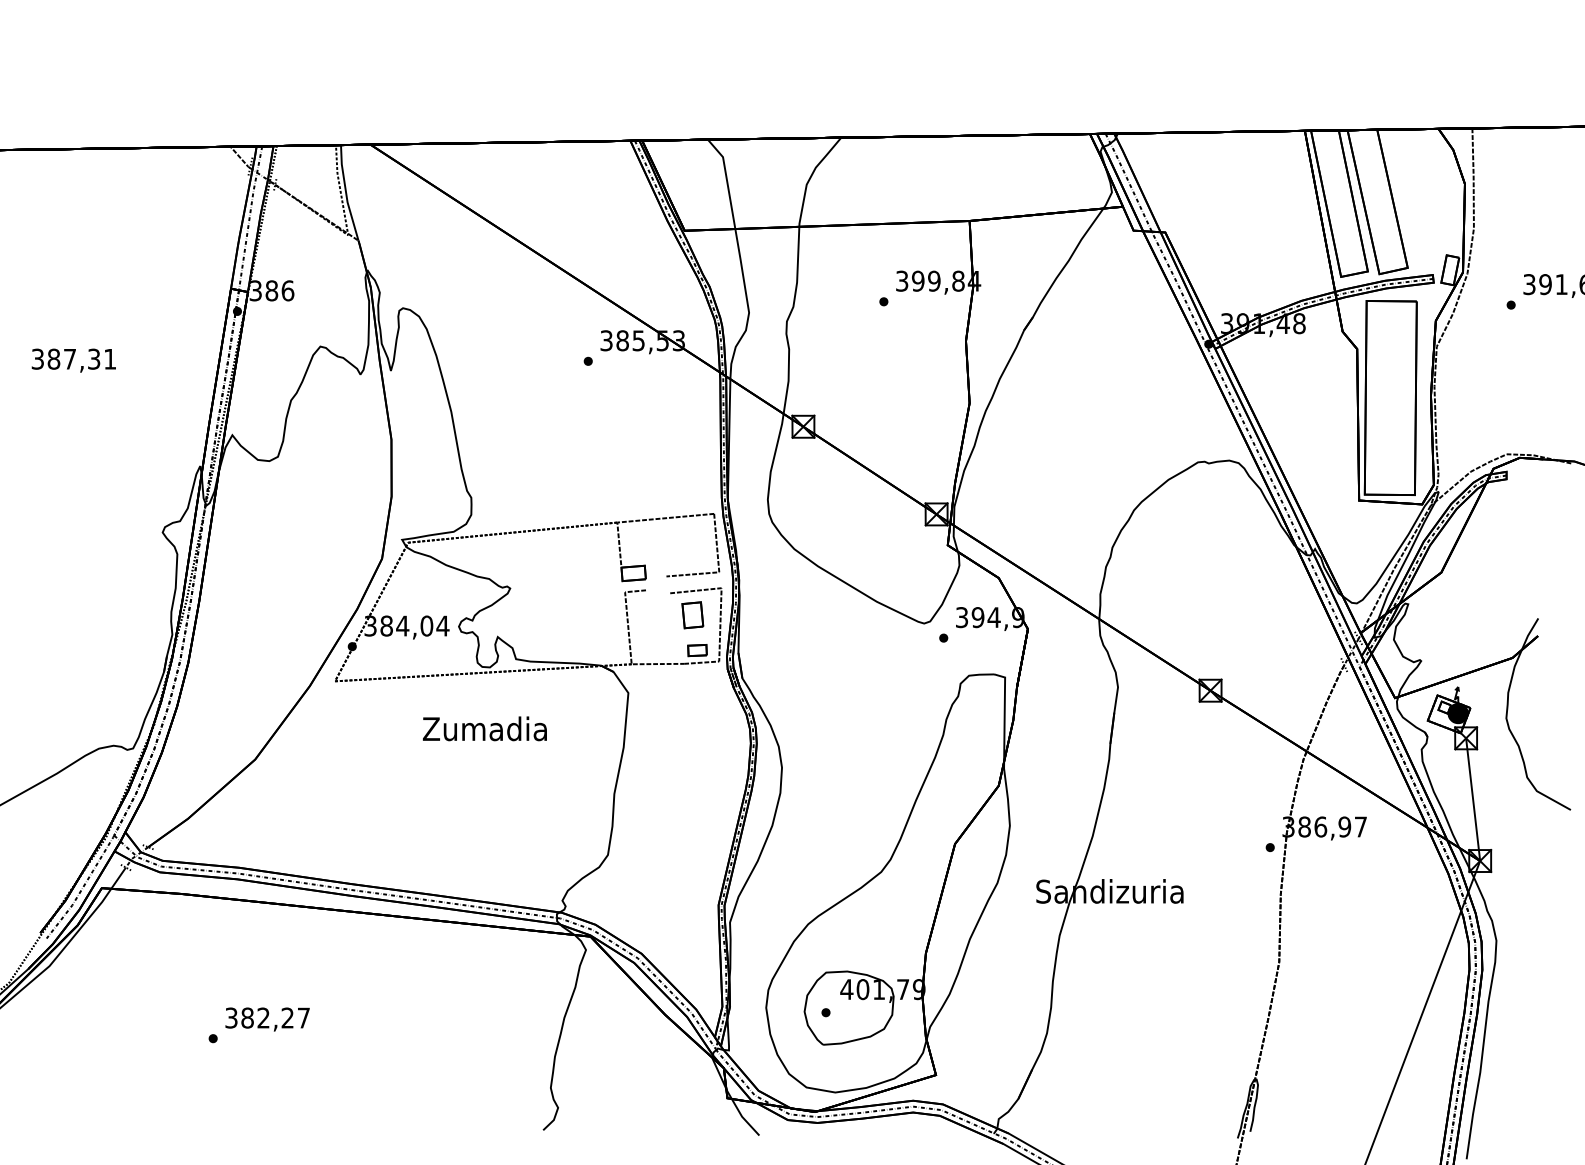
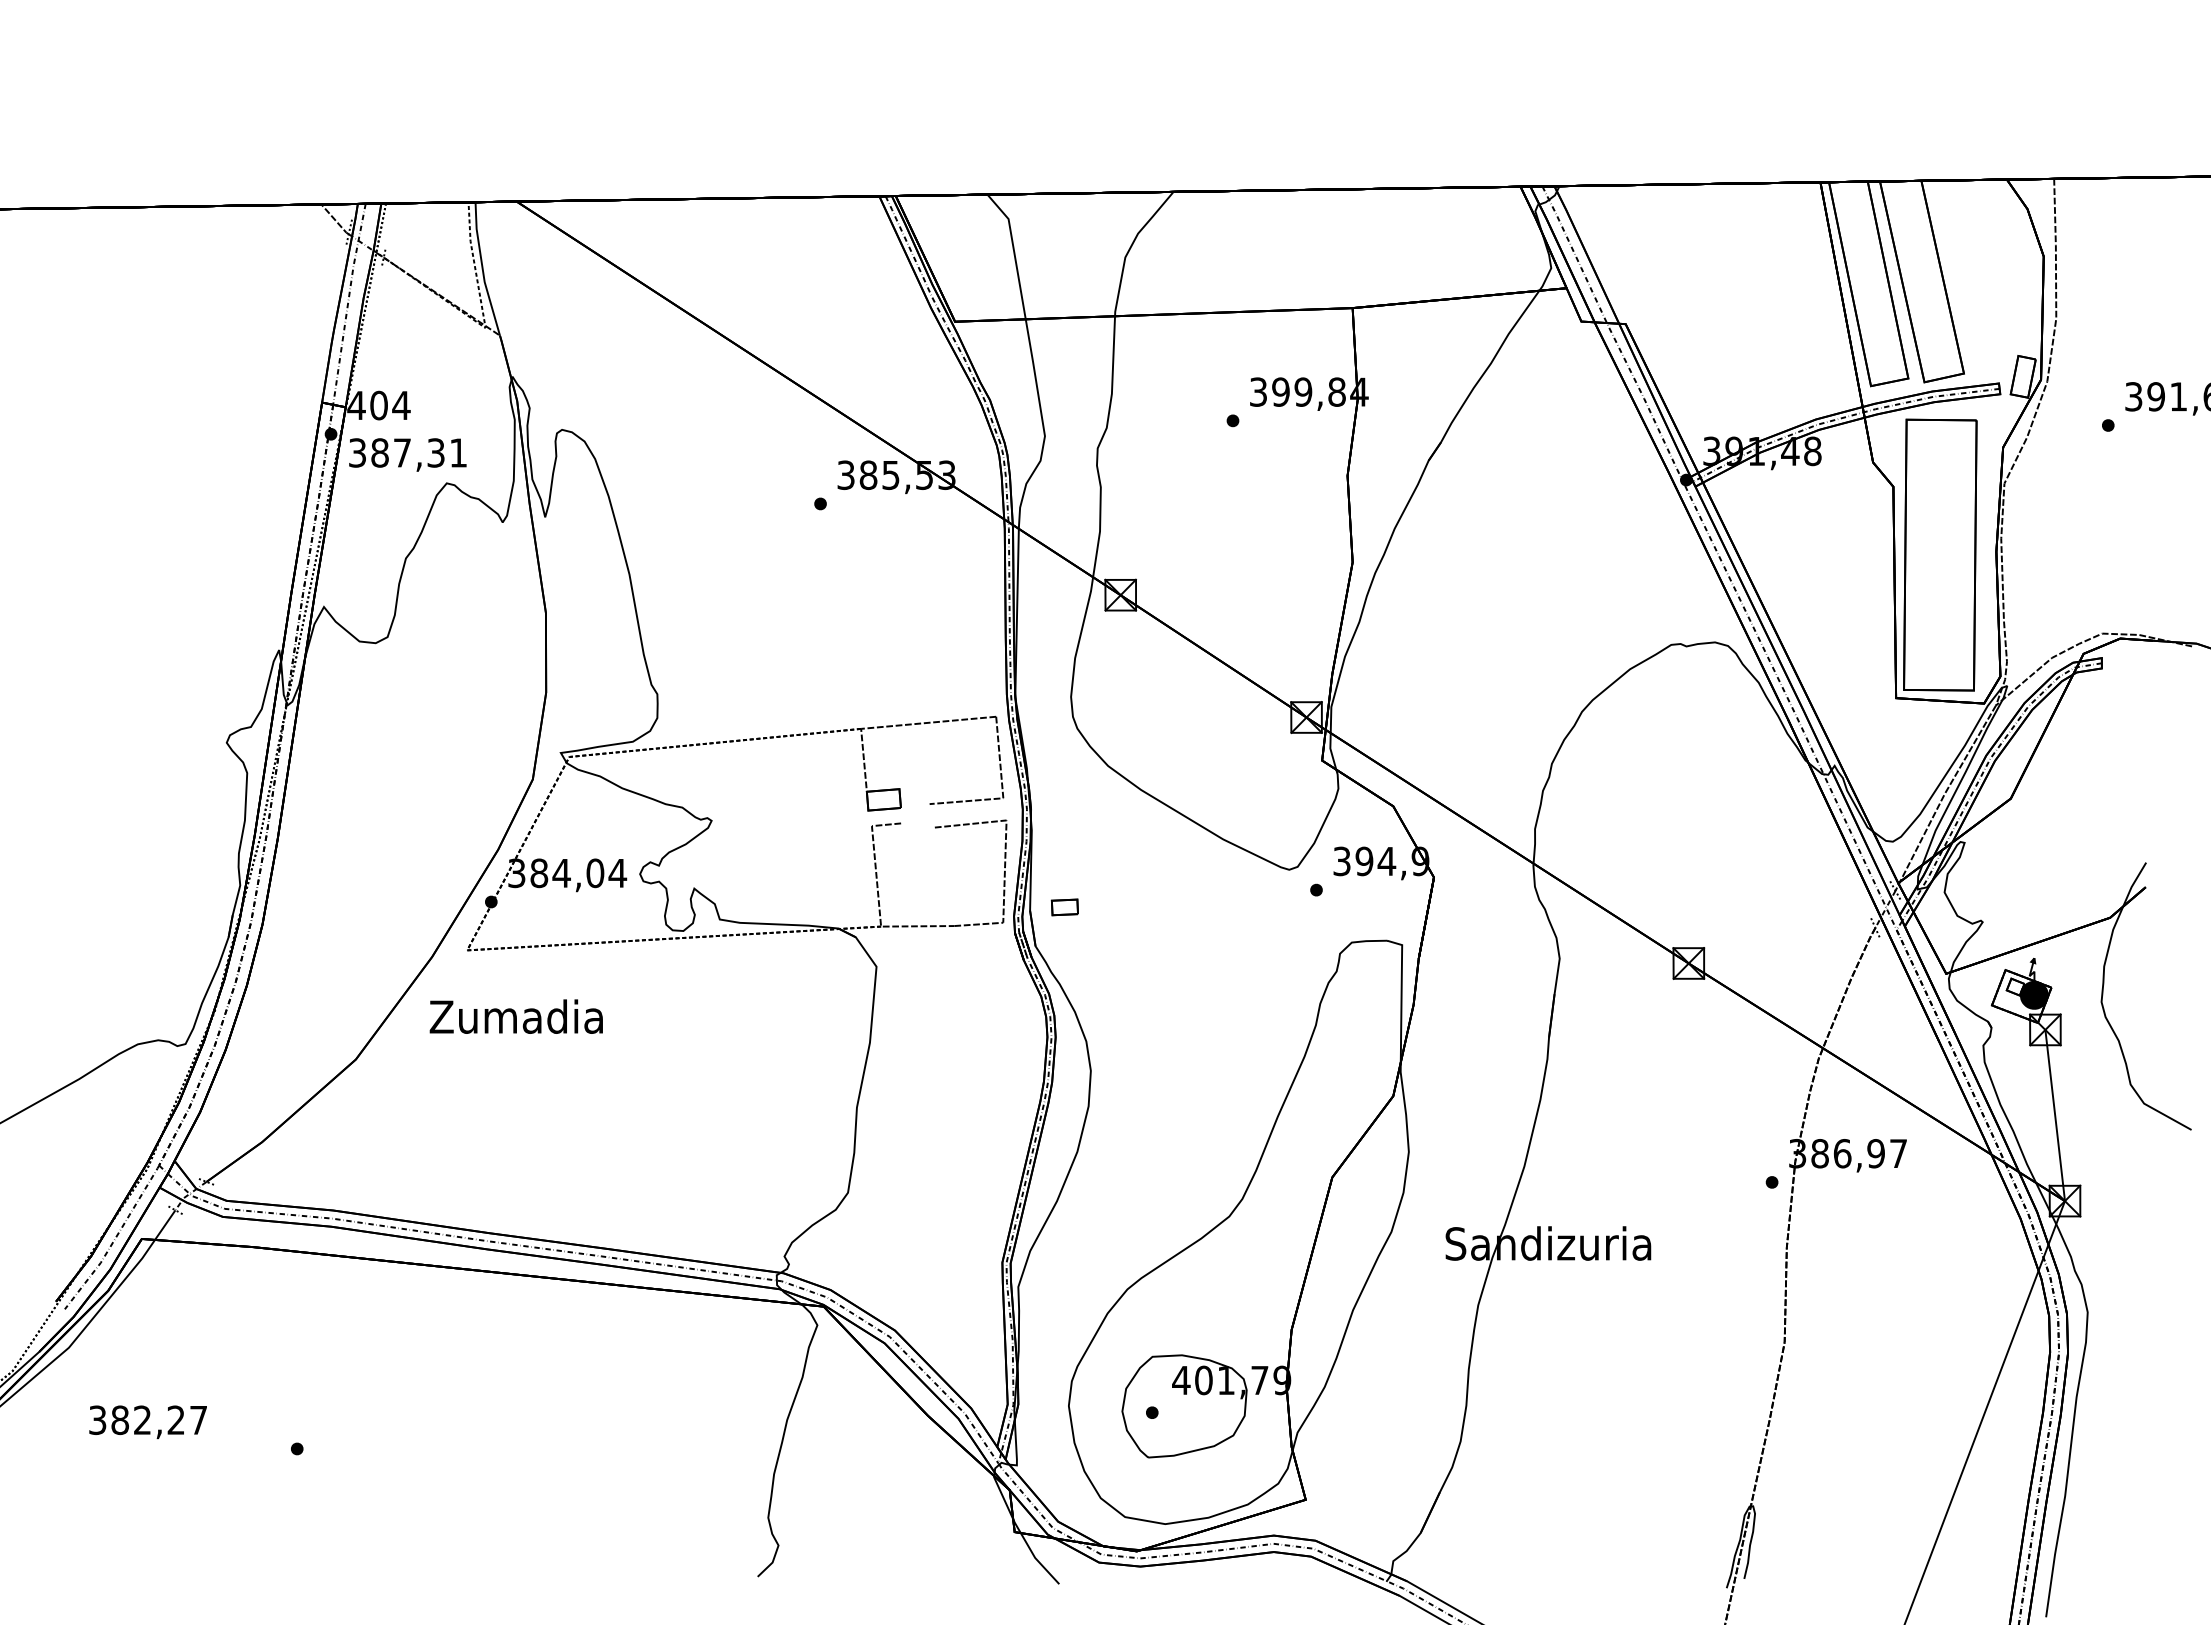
text: (271, 290) -> (378, 405), 386 -> 404
text: (73, 360) -> (407, 454), moved
part: (692, 615) -> (966, 858), removed
part: (697, 650) -> (1064, 907), moved
text: (484, 728) -> (515, 1016), moved
text: (267, 1019) -> (147, 1422), moved

